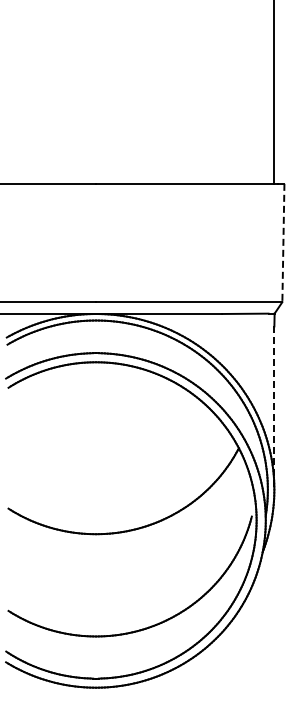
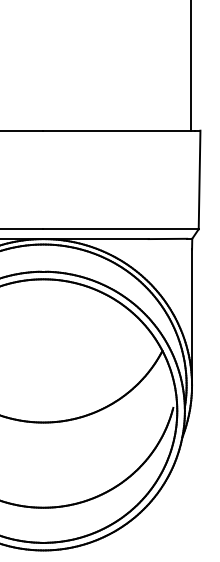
line: (283, 243) -> (199, 180), dashed -> solid
line: (274, 408) -> (192, 317), dashed -> solid

